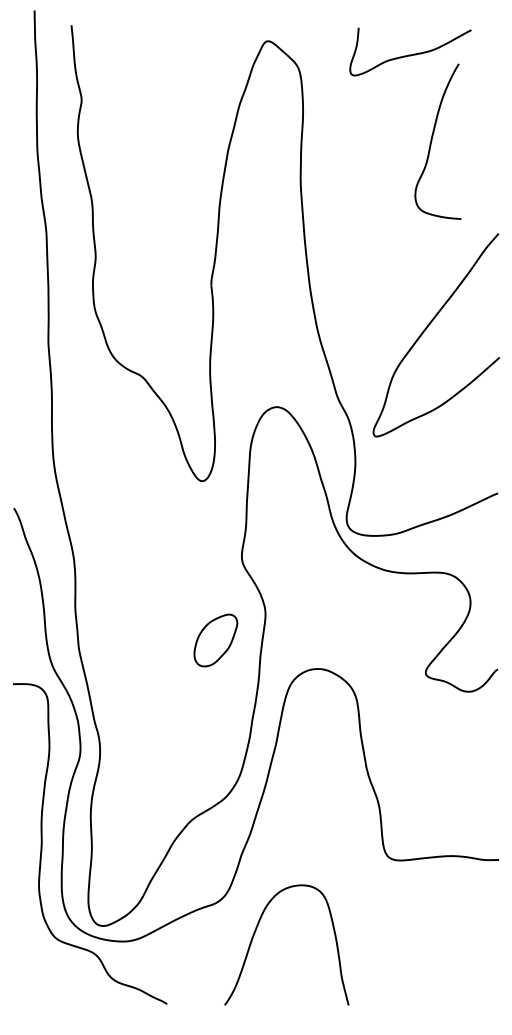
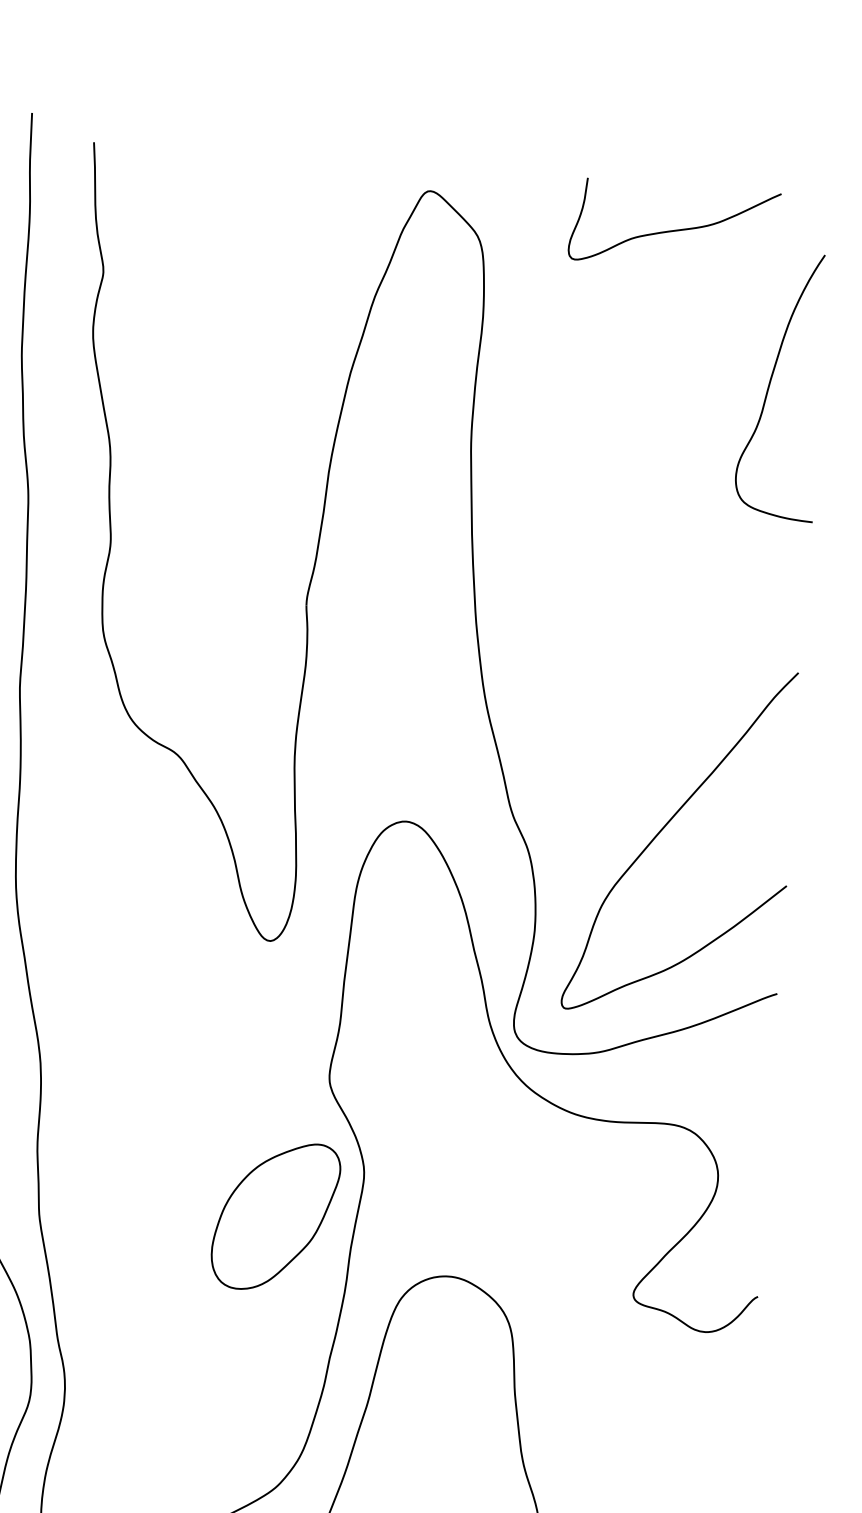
curve: (432, 141) -> (771, 385), moved
curve: (428, 327) -> (667, 826), moved
part: (215, 640) -> (275, 1216), size x1.67

